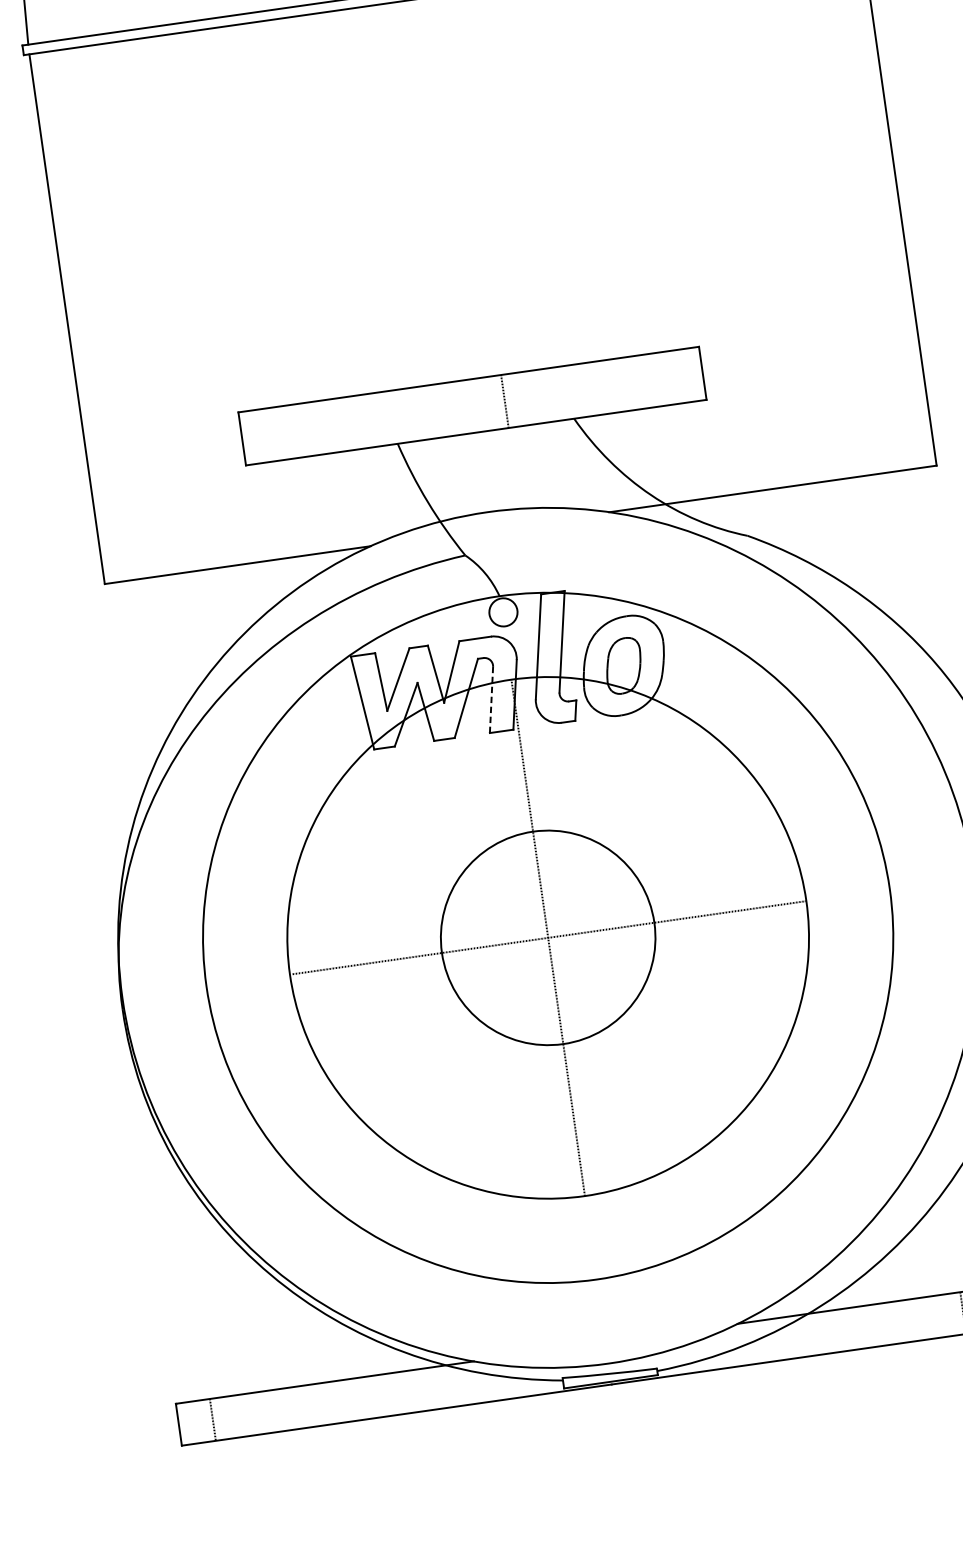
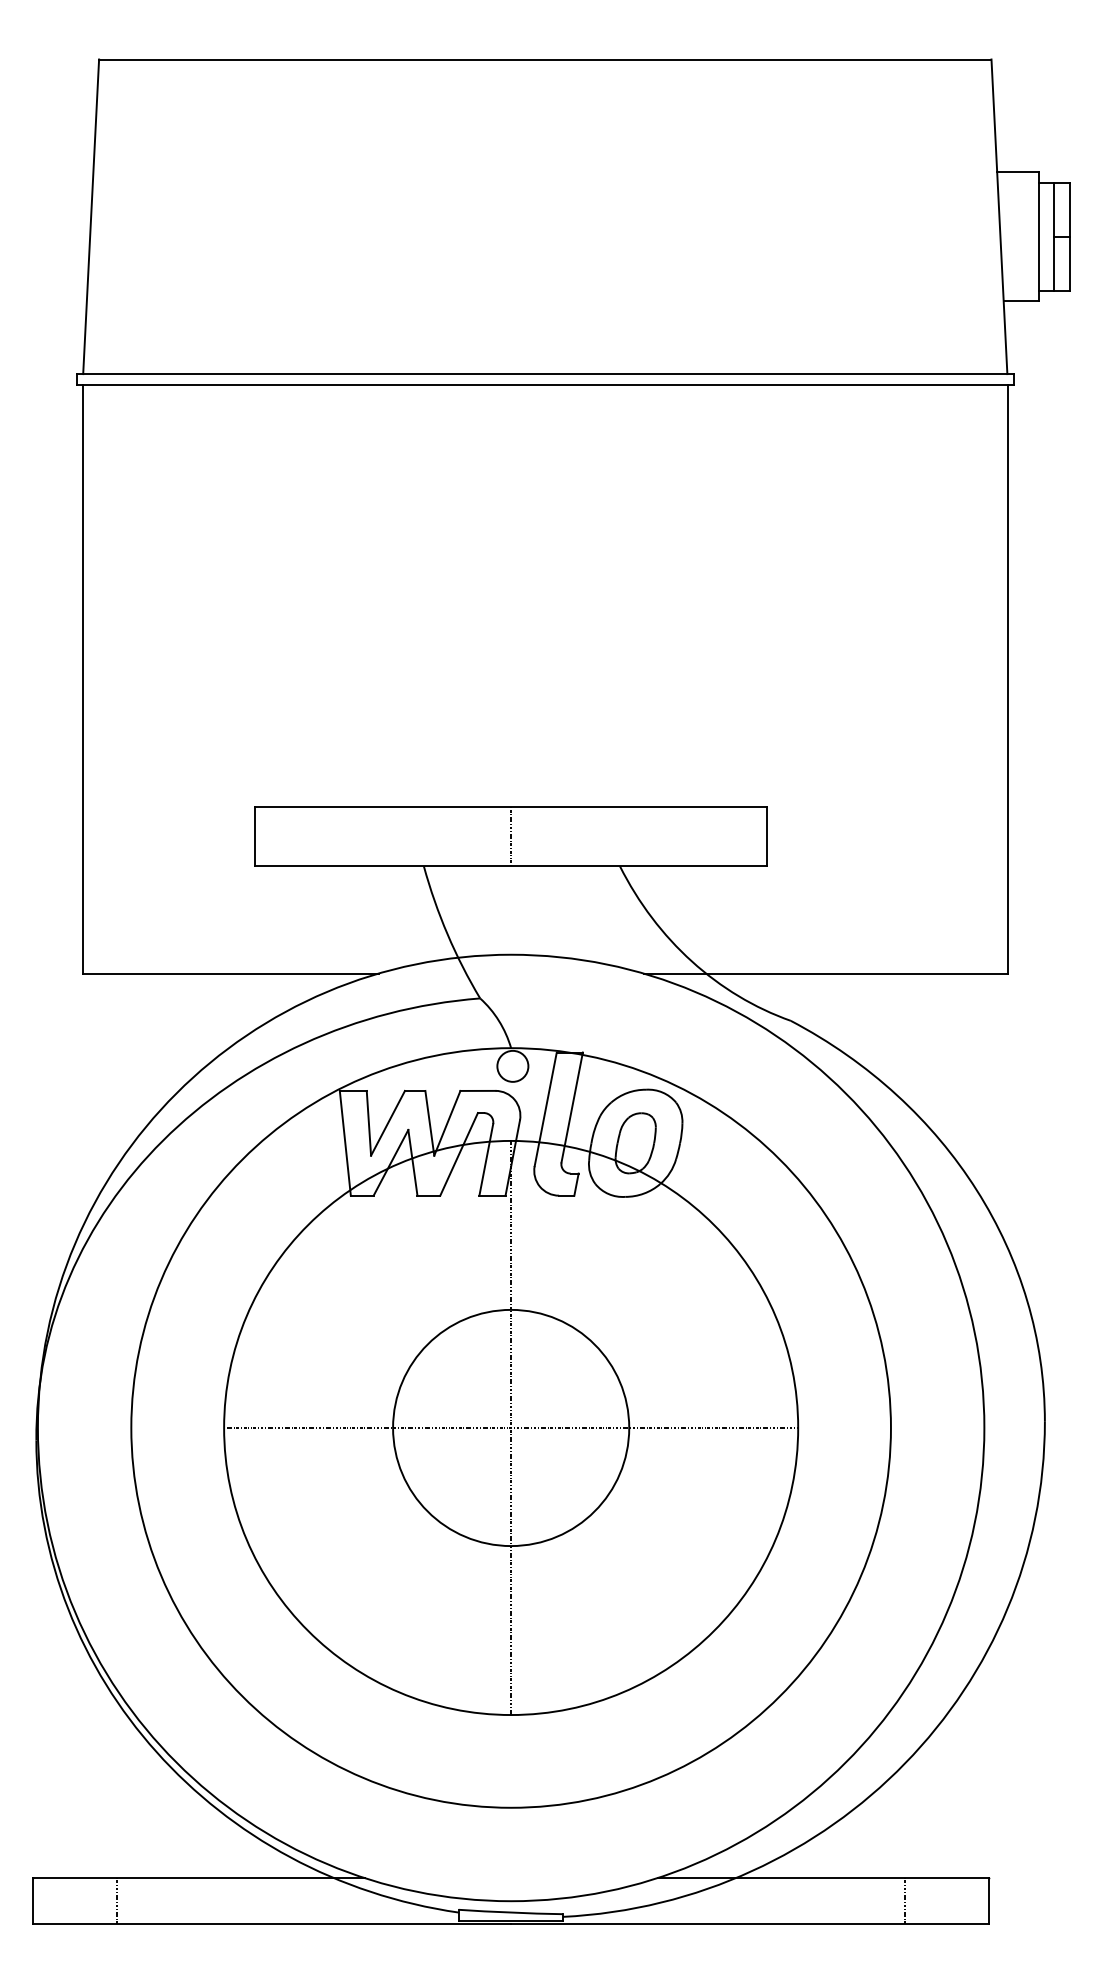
line: (505, 401) -> (511, 836), moved
line: (491, 699) -> (486, 1159), dashed -> solid
line: (213, 1419) -> (117, 1900), moved

